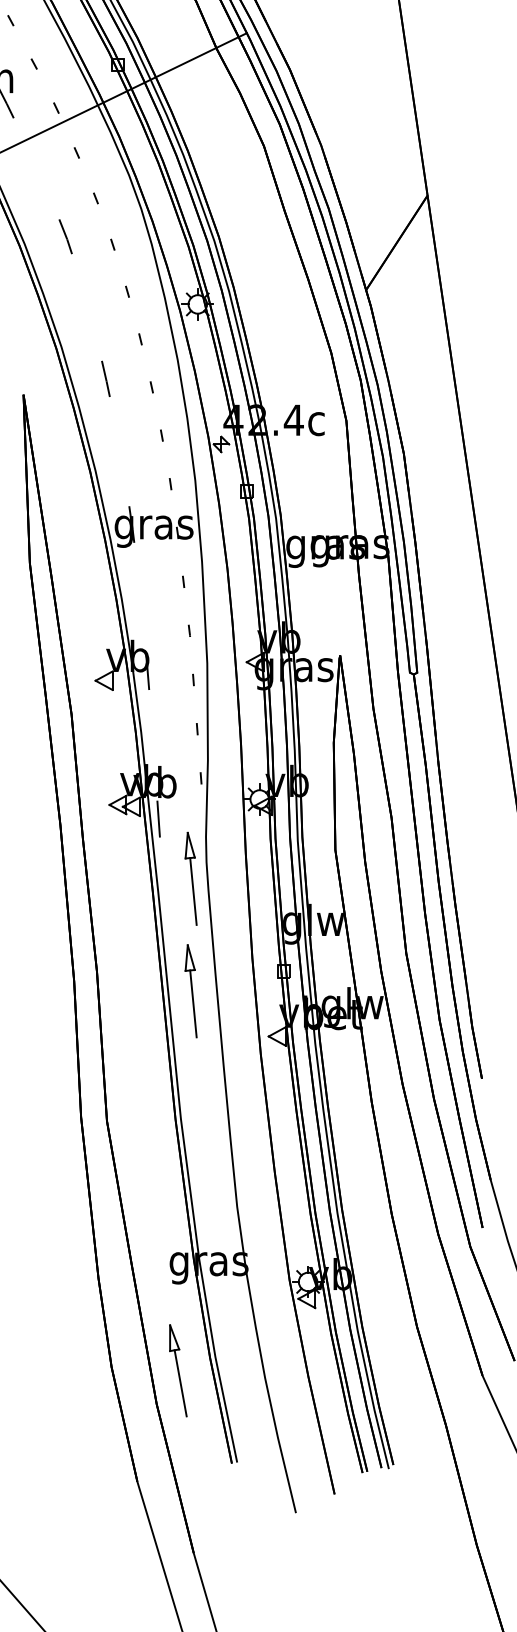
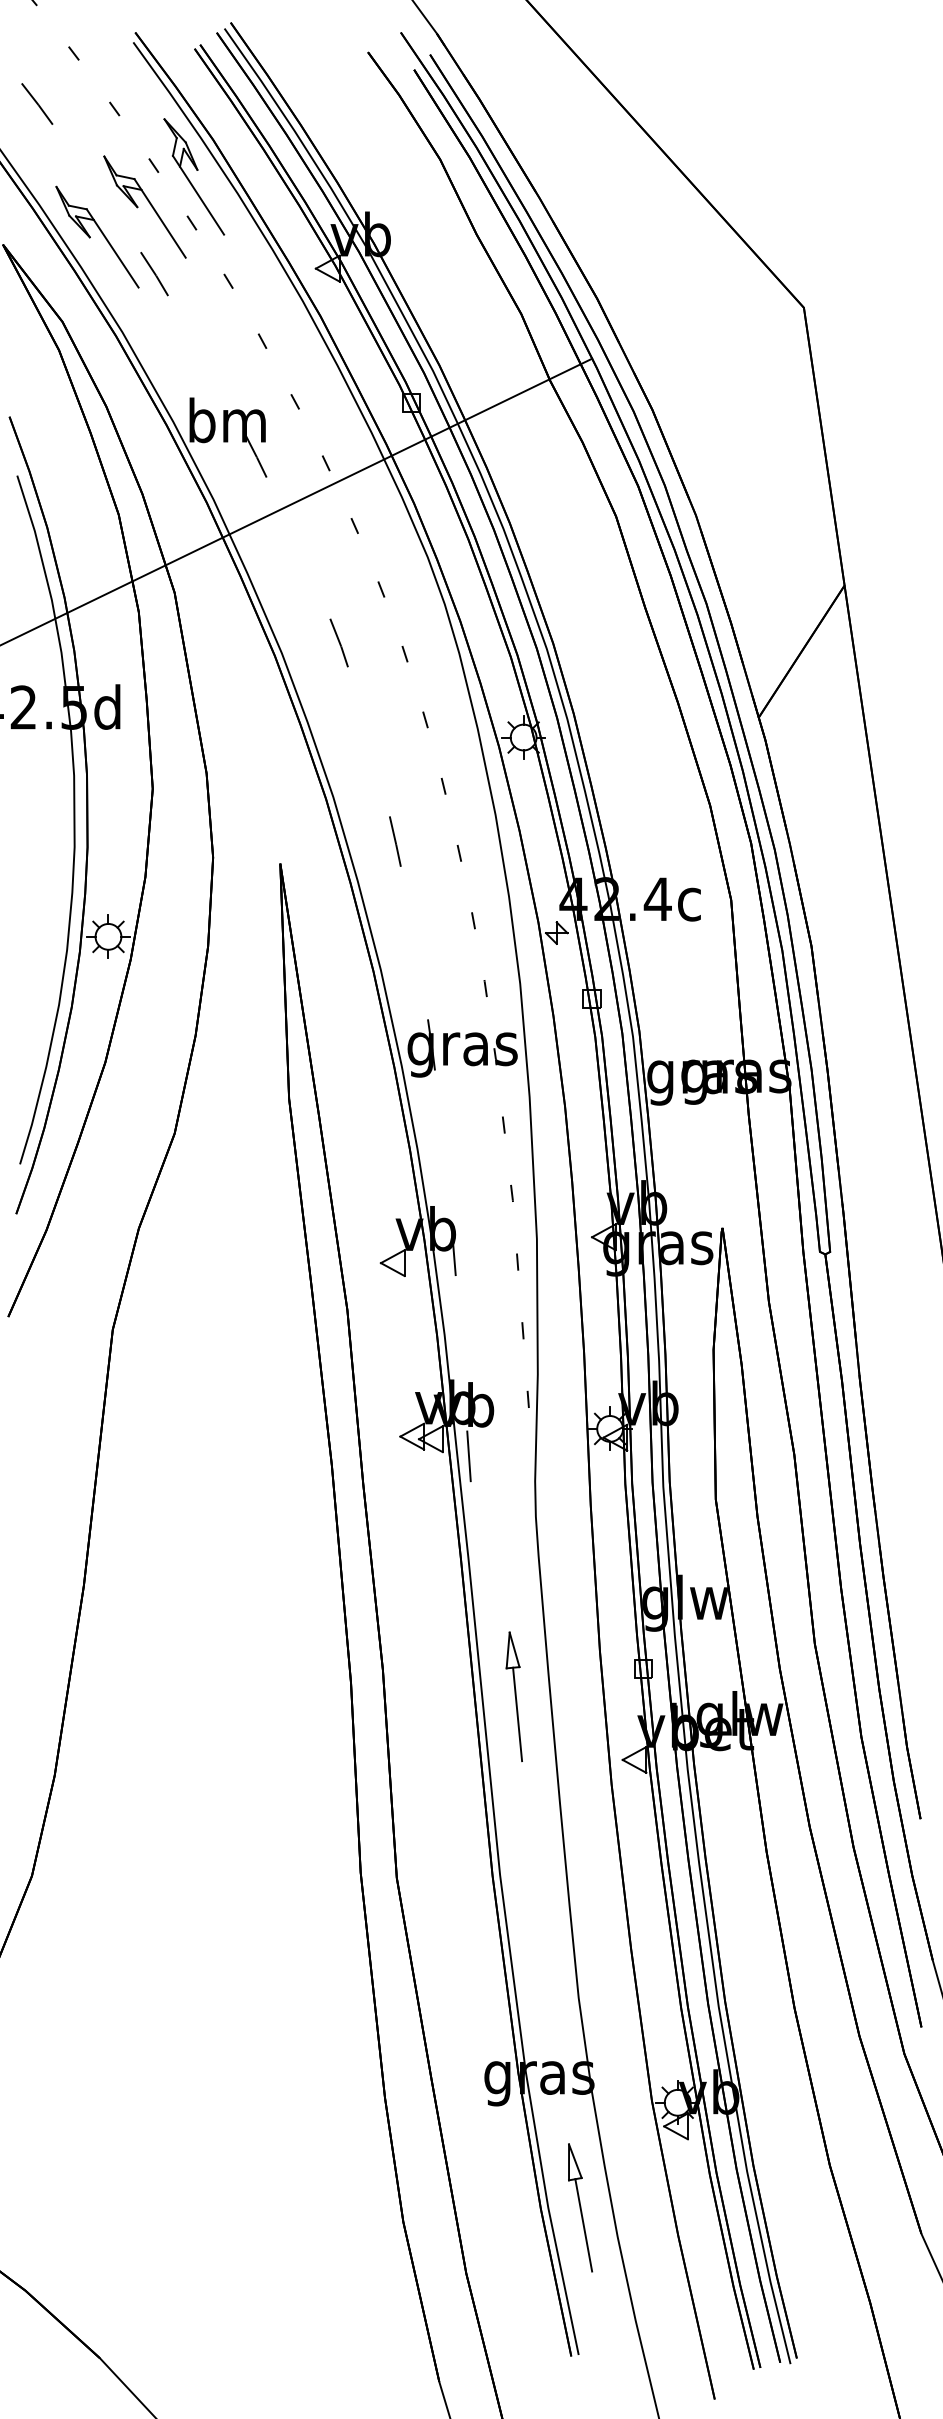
part: (190, 878) -> (513, 1539), removed
part: (178, 1370) -> (580, 2207), moved

